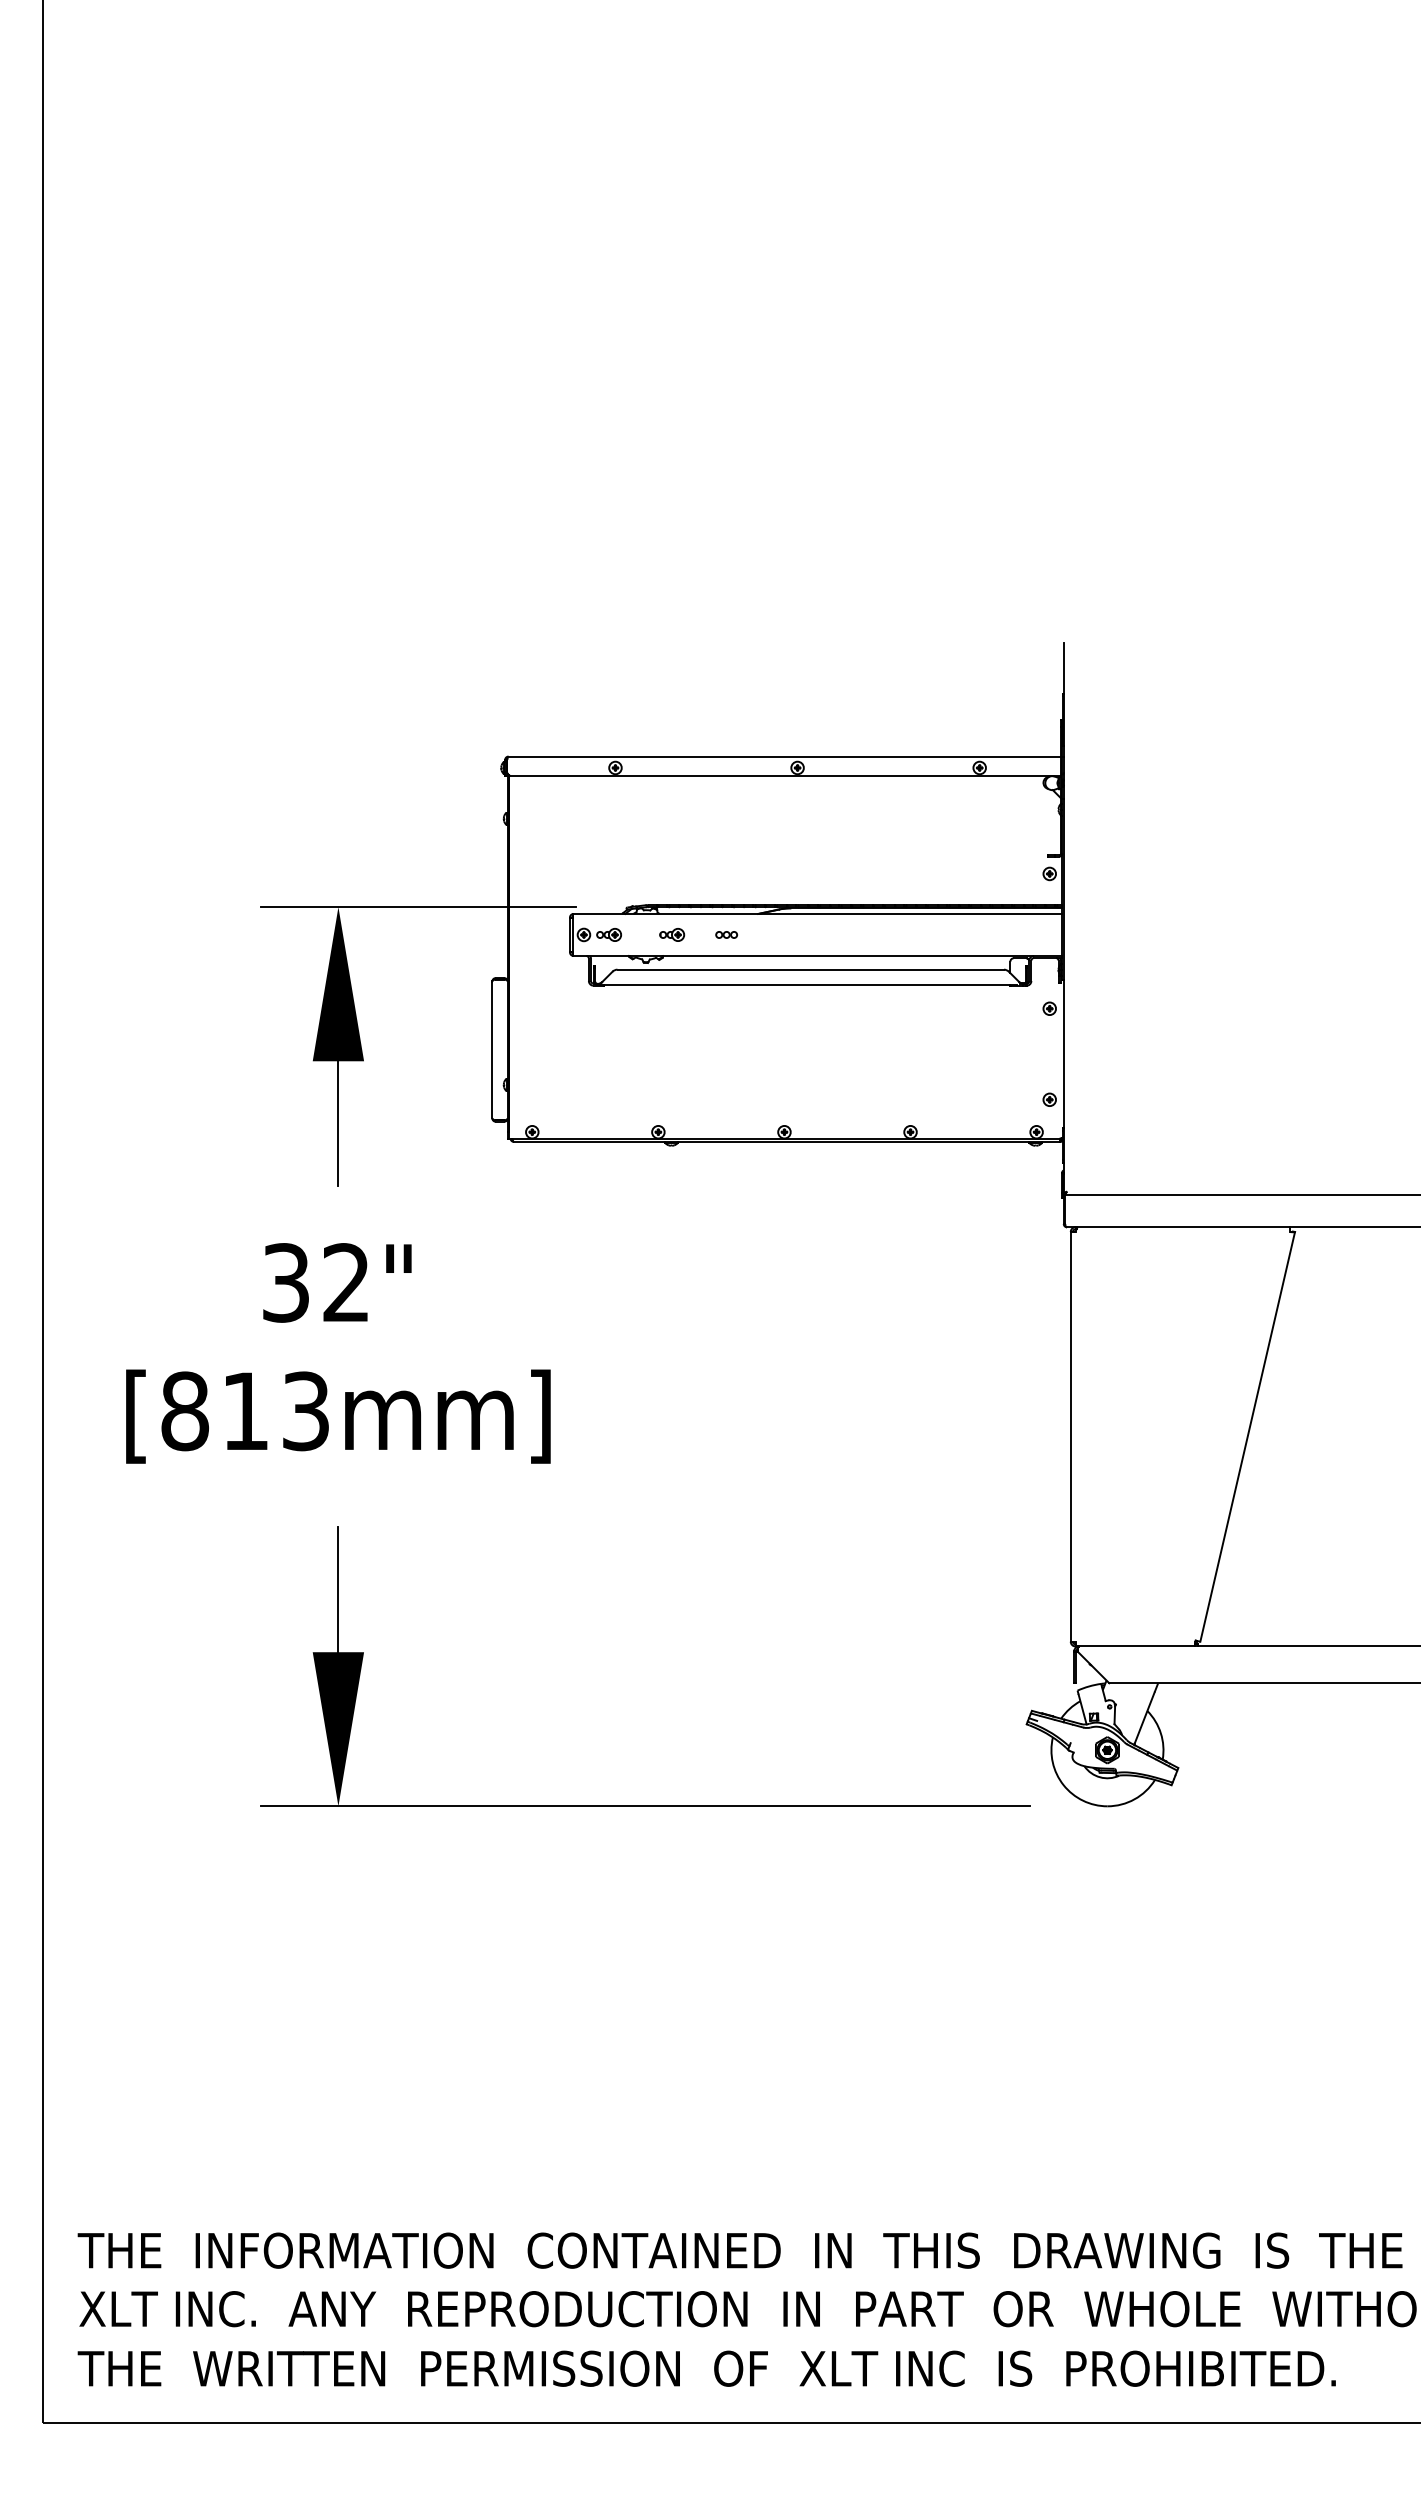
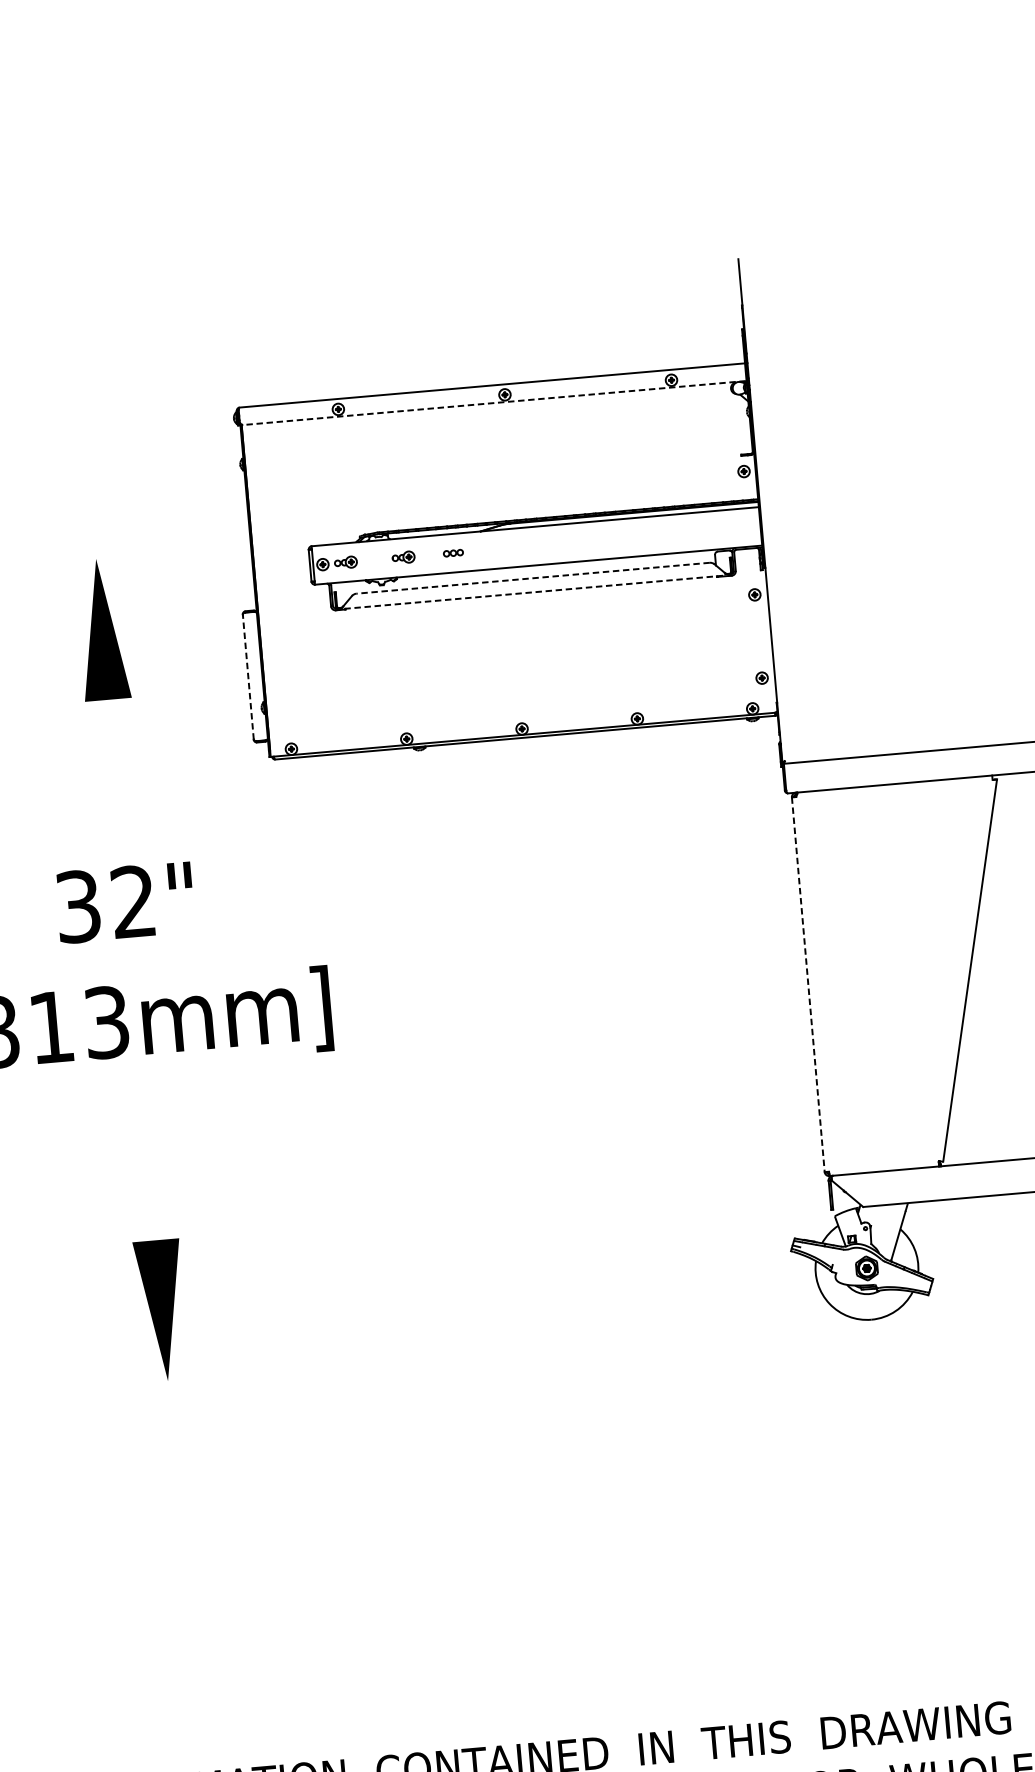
line: (785, 775) -> (494, 402), solid -> dashed
line: (418, 907) -> (169, 552), removed
line: (810, 969) -> (532, 578), solid -> dashed
line: (807, 984) -> (531, 592), solid -> dashed
line: (492, 1049) -> (248, 676), solid -> dashed
line: (338, 1123) -> (113, 756), removed
line: (1070, 1436) -> (808, 984), solid -> dashed
line: (338, 1589) -> (150, 1182), removed
line: (645, 1806) -> (448, 1356), removed

